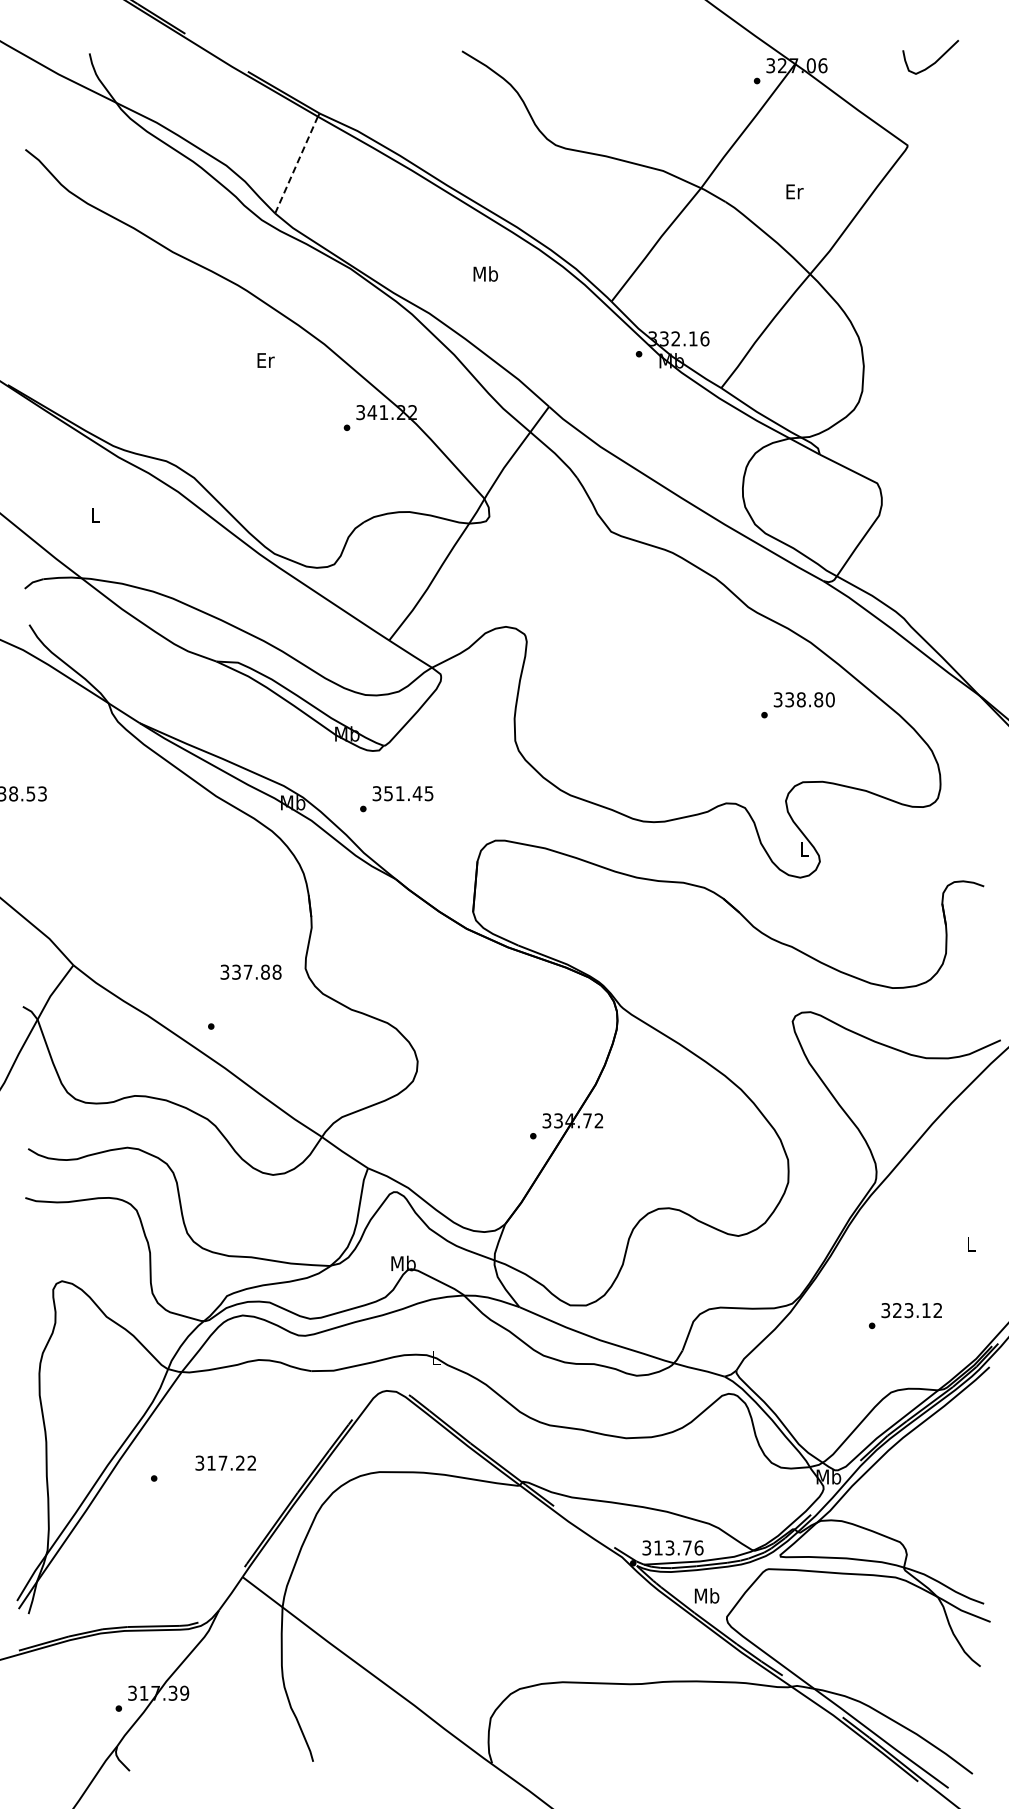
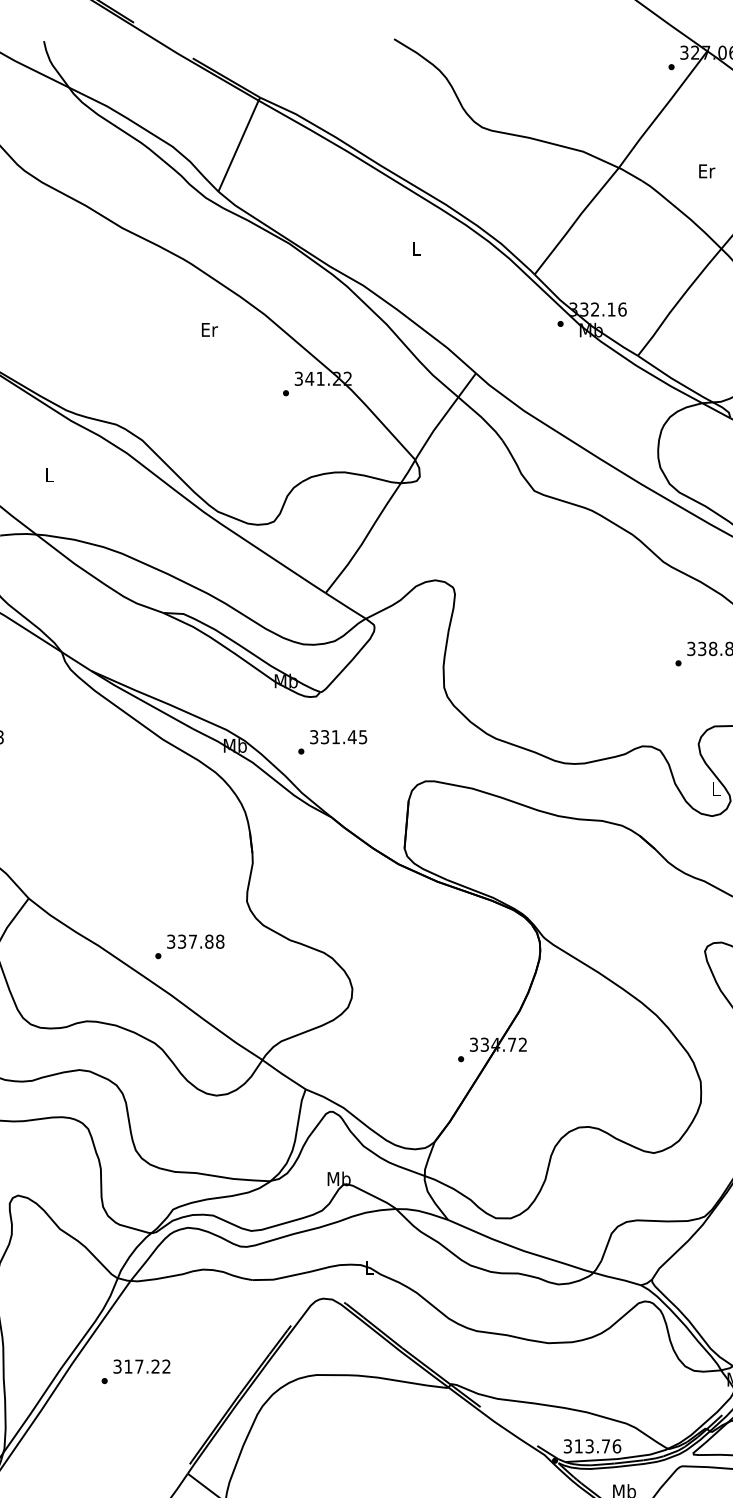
line: (296, 165) -> (238, 146), dashed -> solid
text: (485, 273) -> (416, 248), Mb -> L
text: (388, 793) -> (324, 737), 351.45 -> 331.45
text: (250, 971) -> (195, 941), moved
text: (225, 1462) -> (141, 1365), moved

